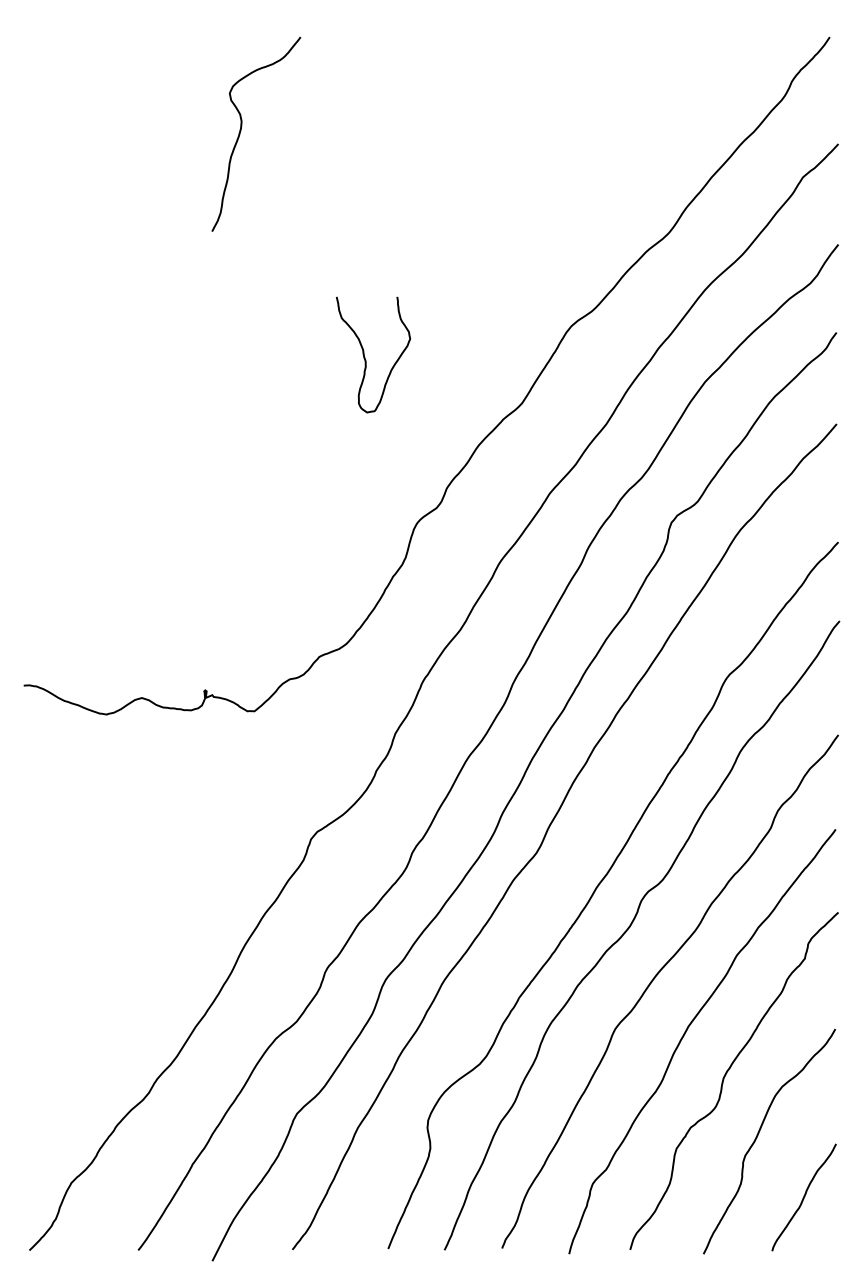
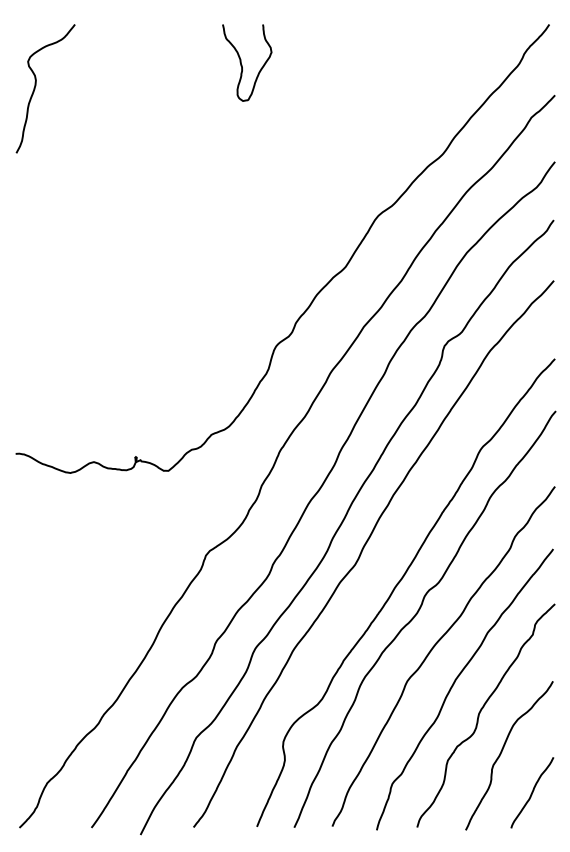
curve: (242, 130) -> (36, 86), moved
curve: (366, 357) -> (242, 64), moved

